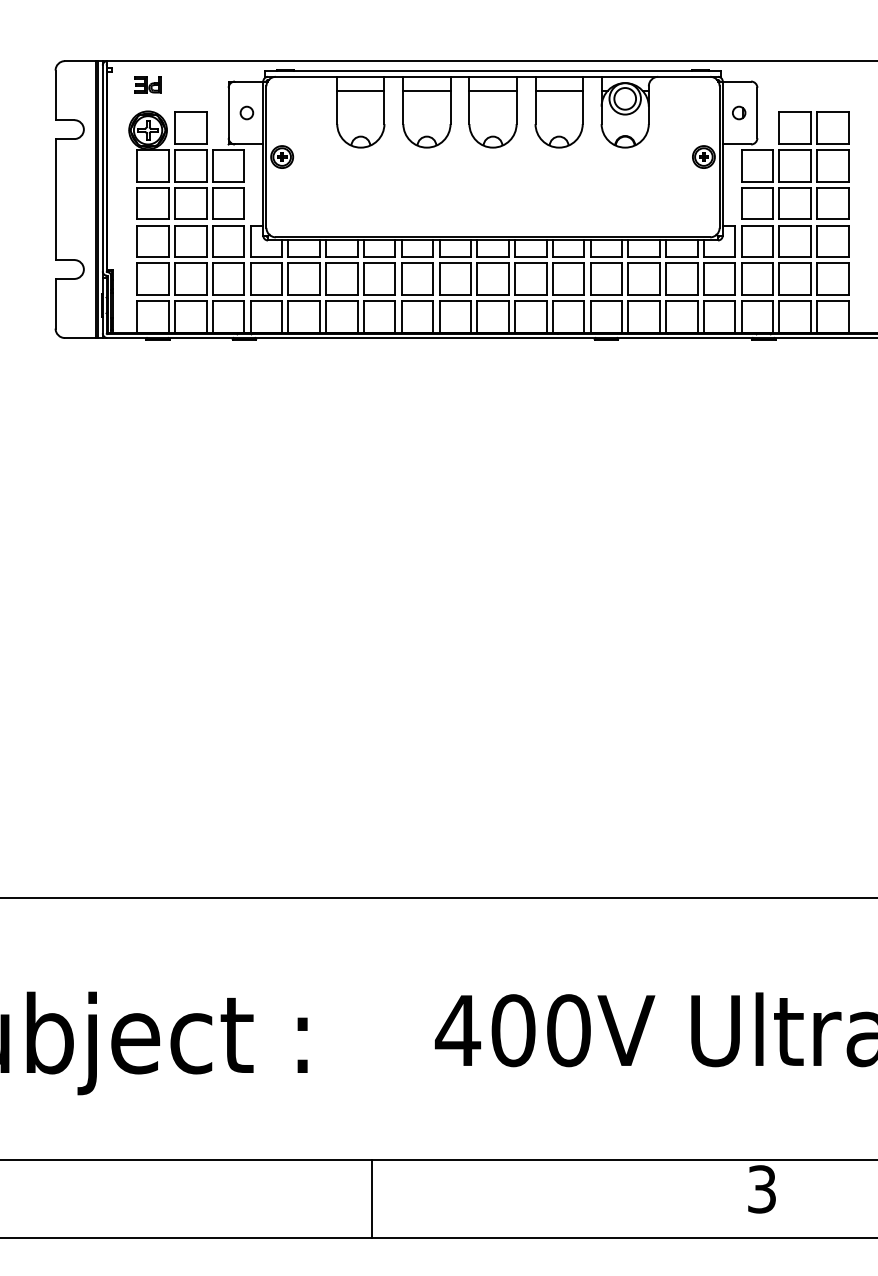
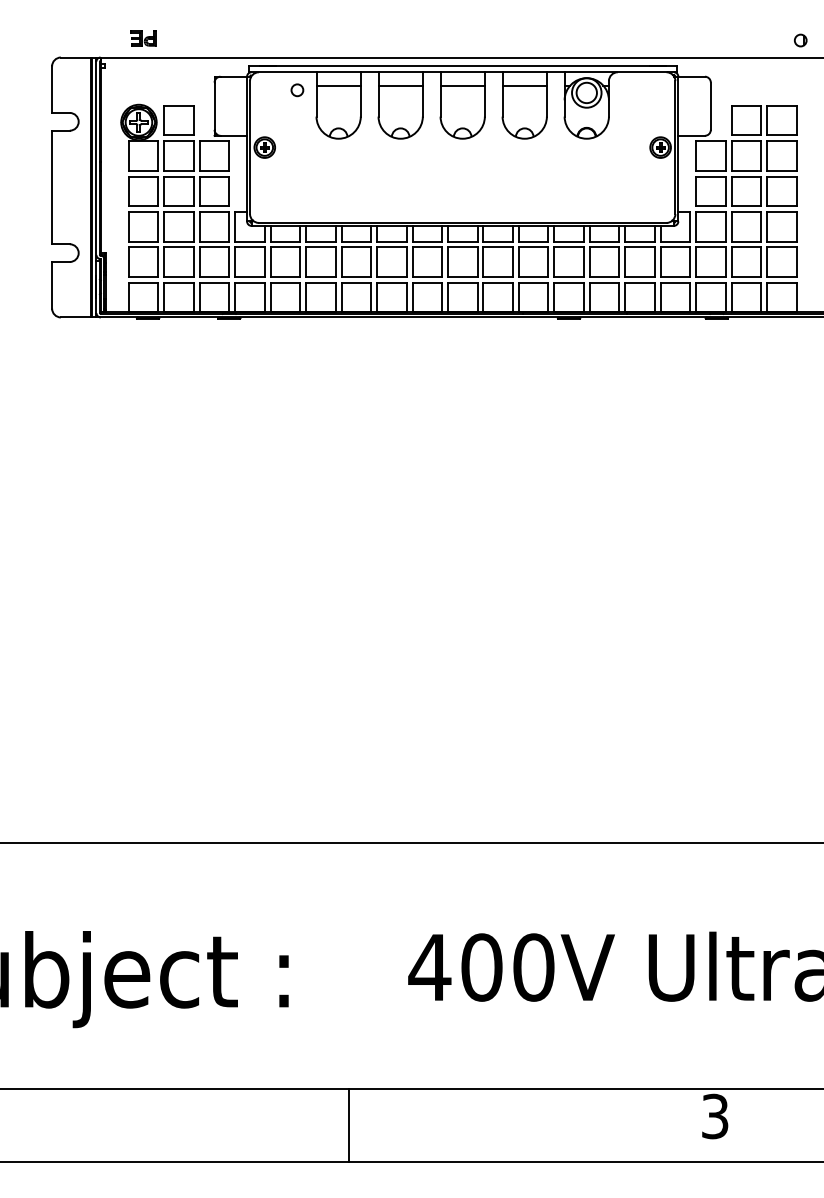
part: (147, 84) -> (143, 38), moved
circle: (246, 112) -> (297, 89), moved
part: (739, 112) -> (801, 40), moved

